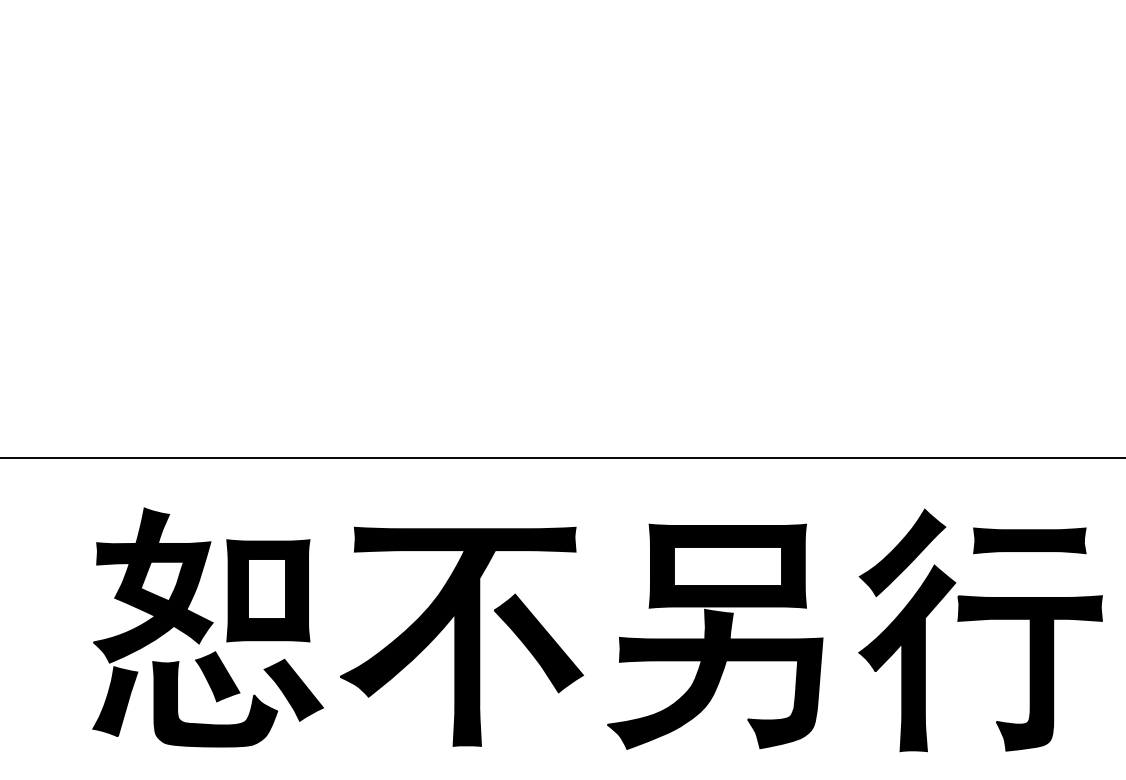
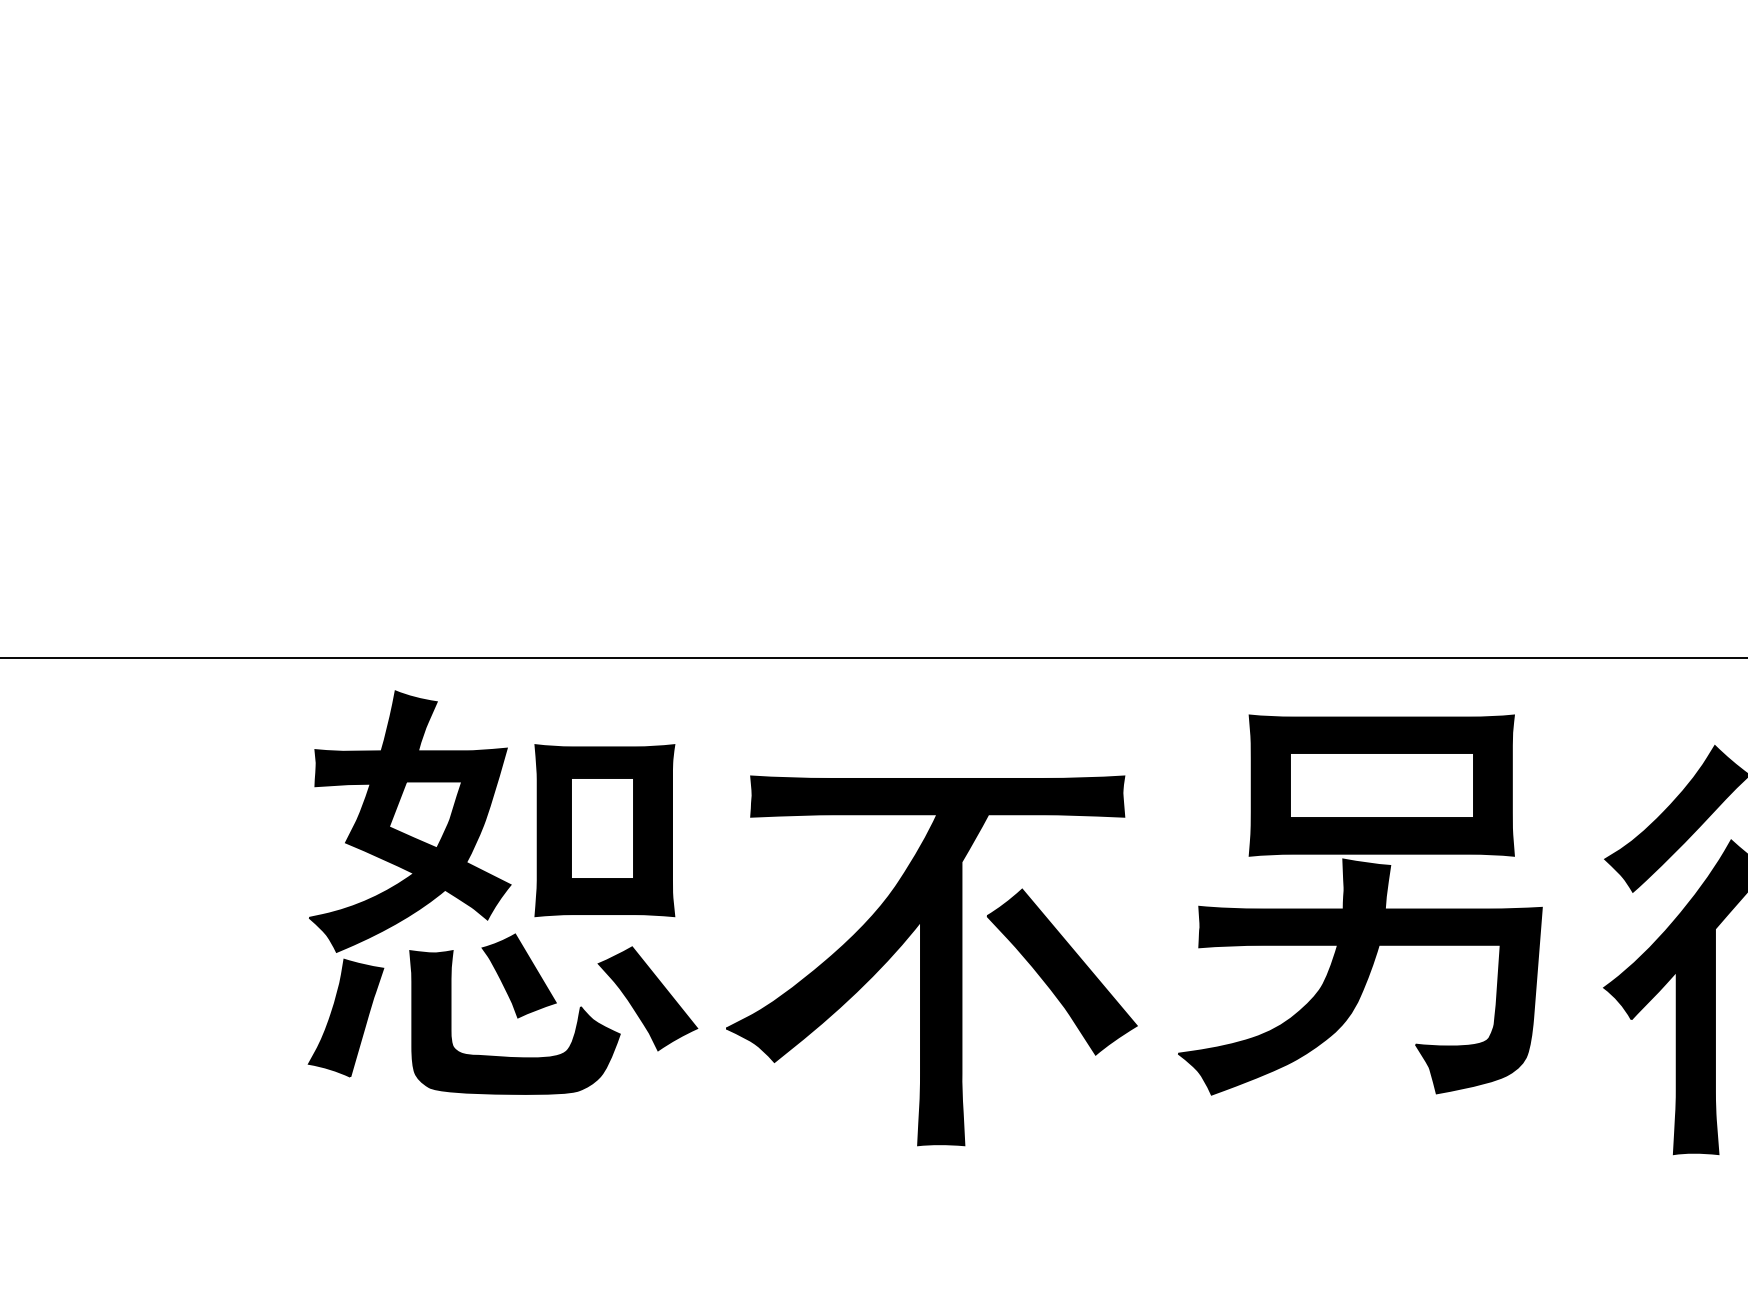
part: (207, 627) -> (501, 892), moved
part: (715, 636) -> (1360, 904), moved

